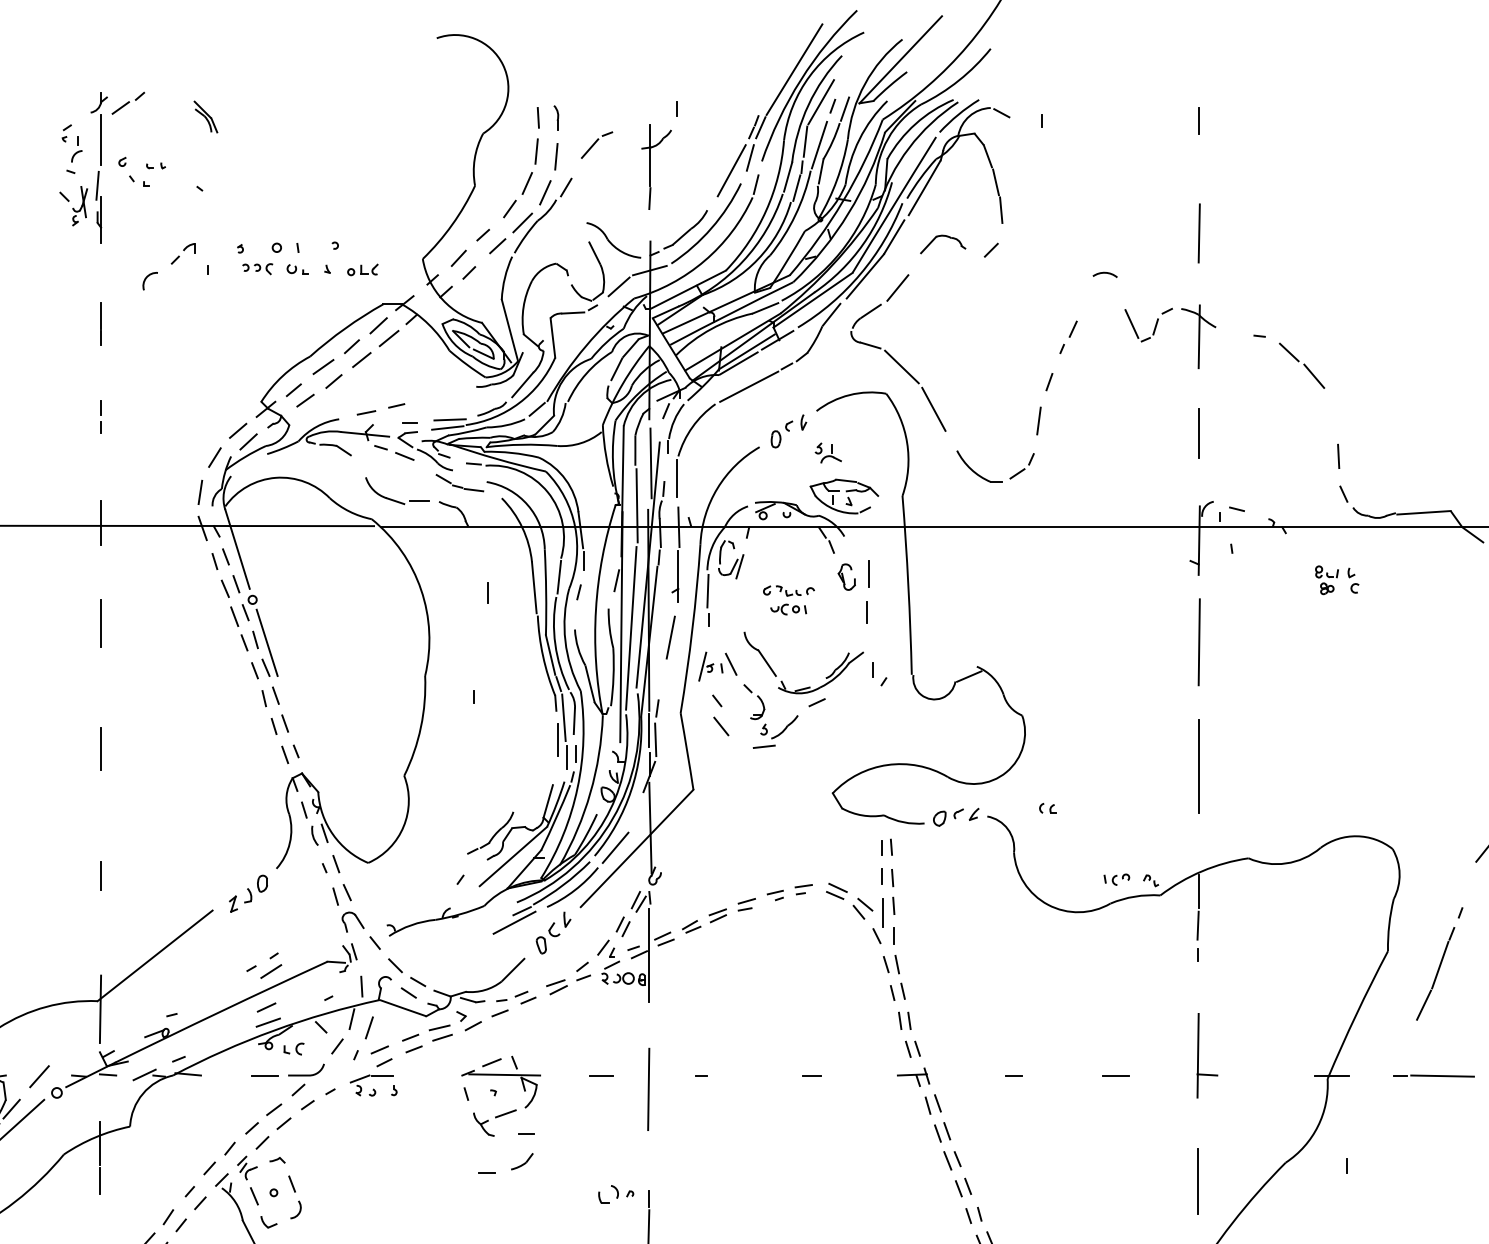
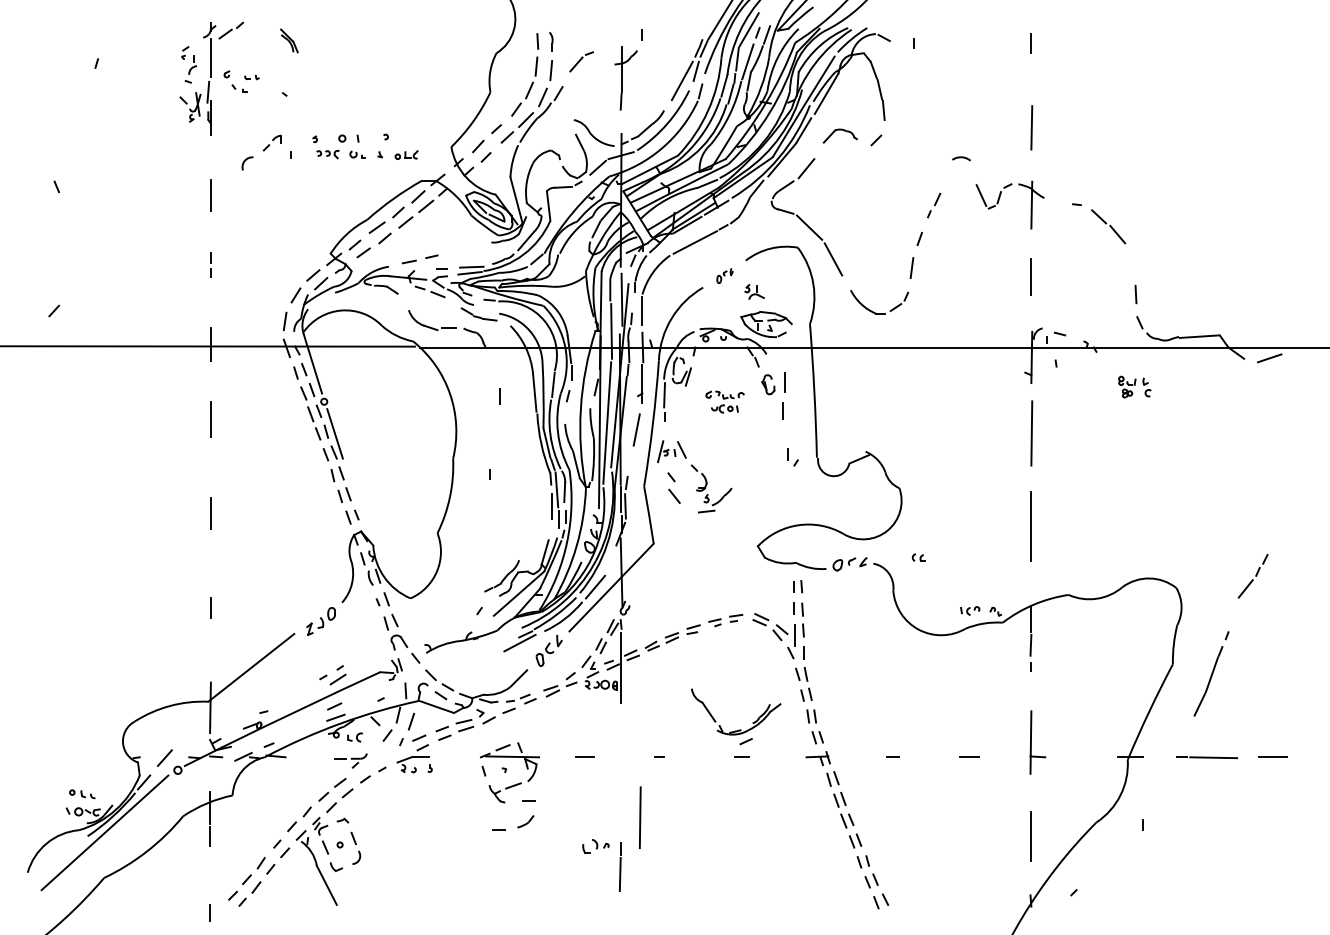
part: (788, 430) -> (724, 275), size x0.6
part: (806, 686) -> (738, 729), moved
part: (287, 1079) -> (350, 760), size x0.6
line: (649, 1089) -> (640, 817), moved

